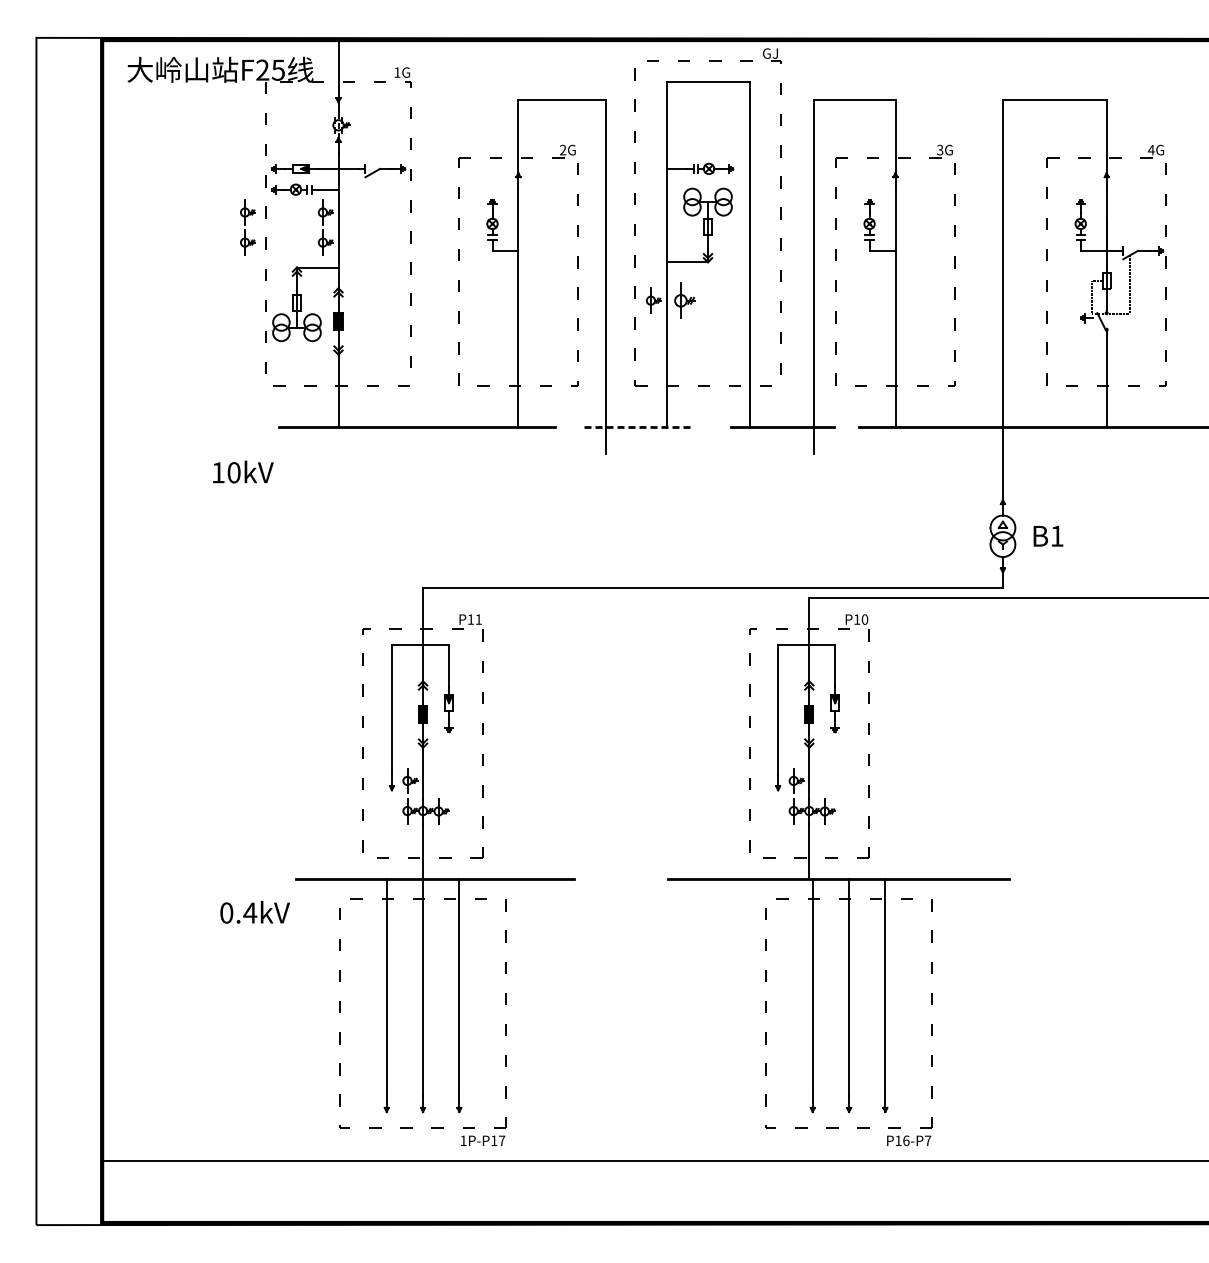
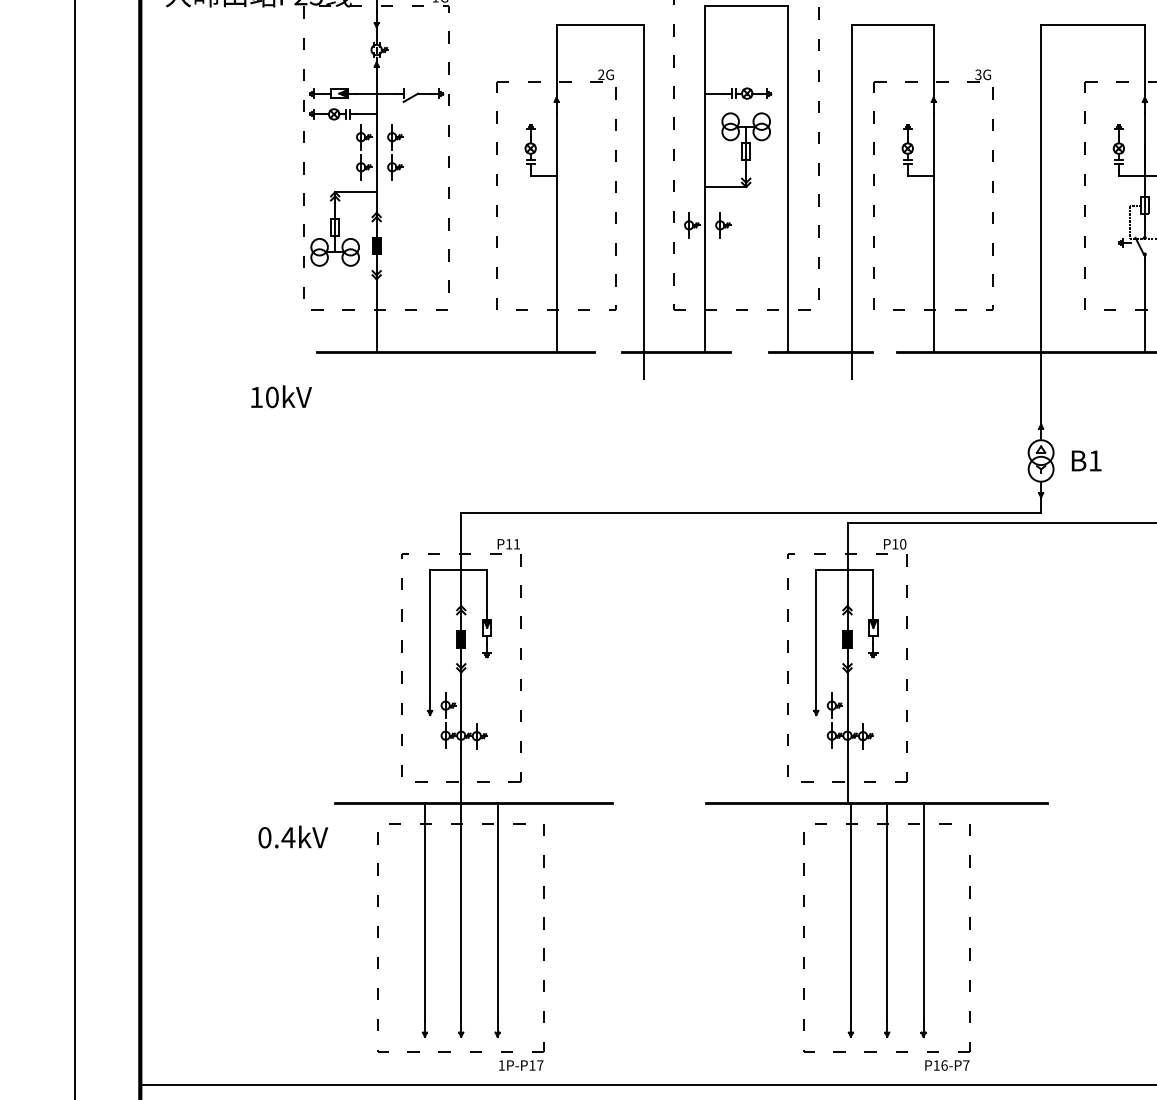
part: (247, 227) -> (394, 152), moved
part: (684, 300) -> (722, 225), size x0.71
line: (637, 427) -> (675, 352), dashed -> solid

